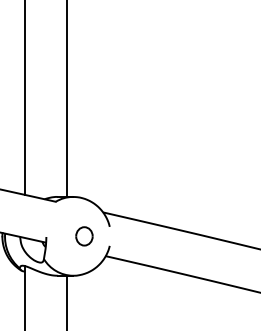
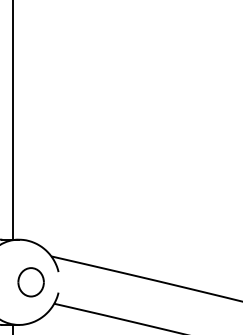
part: (84, 236) -> (31, 282), size x1.43

